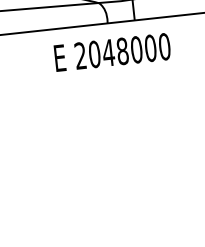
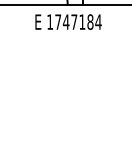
text: (122, 50) -> (74, 21), 2048000 -> 1747184

